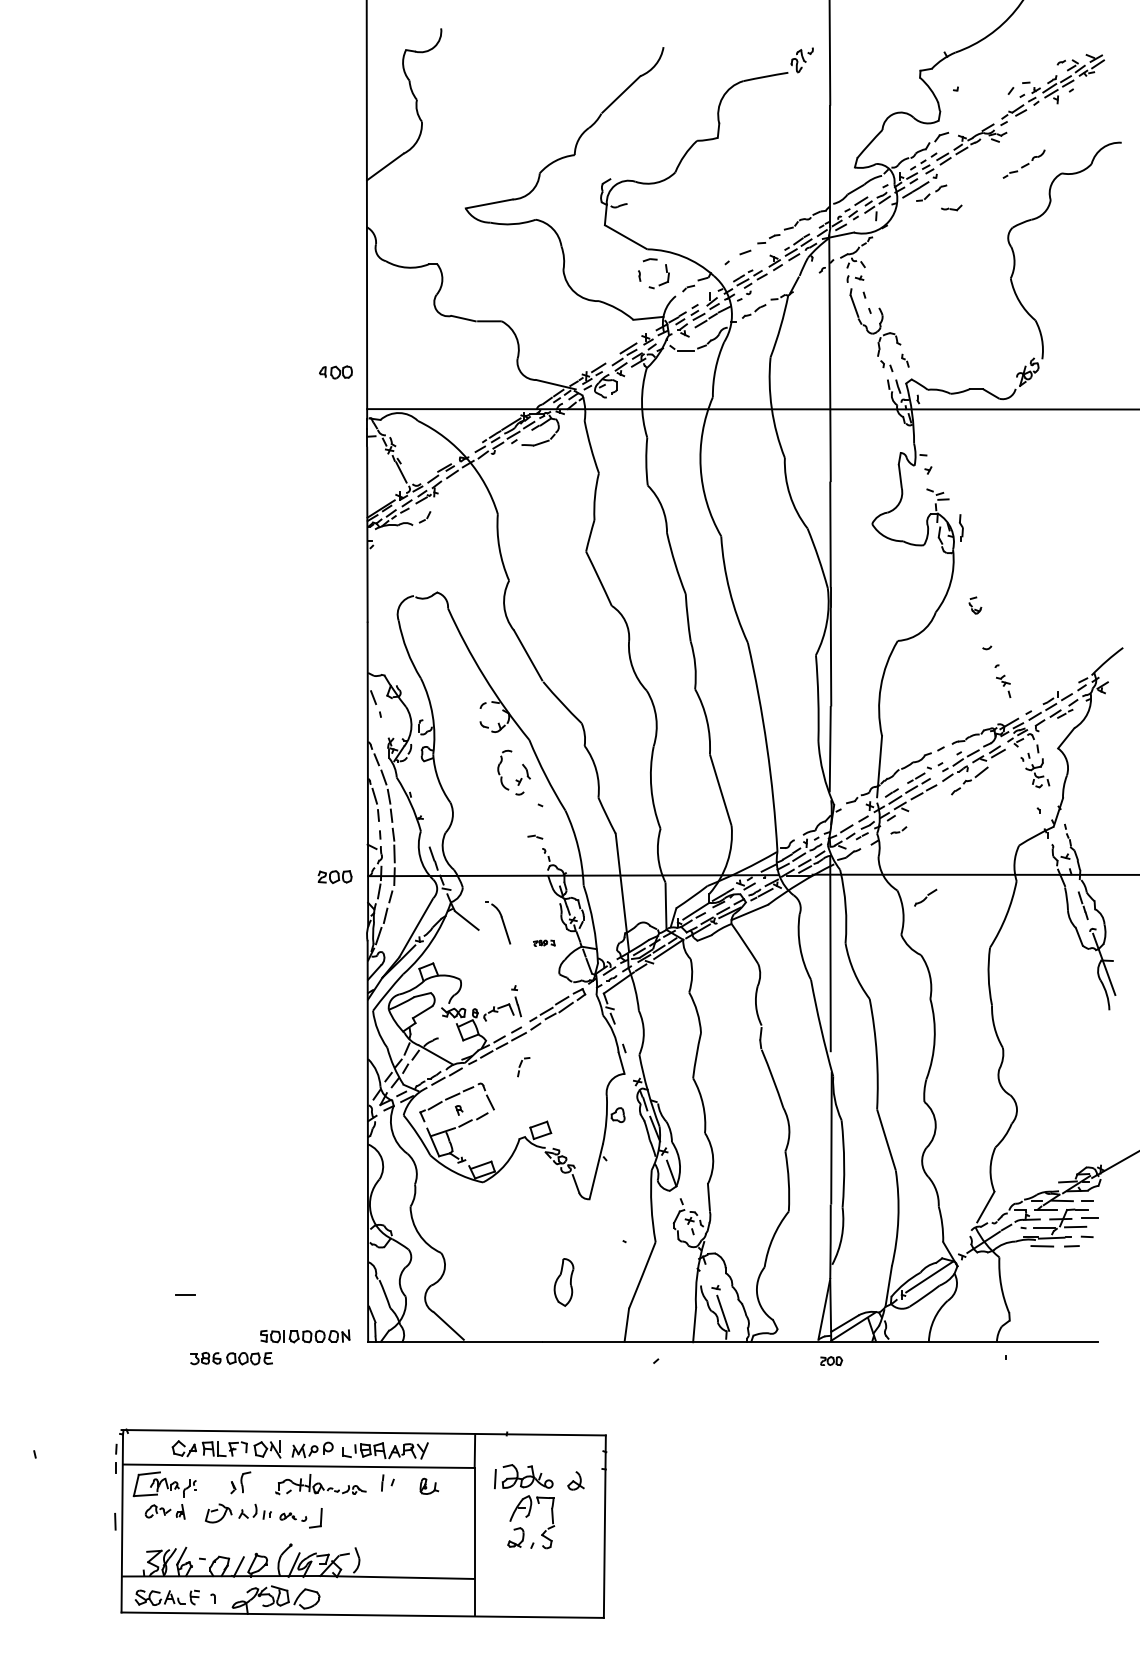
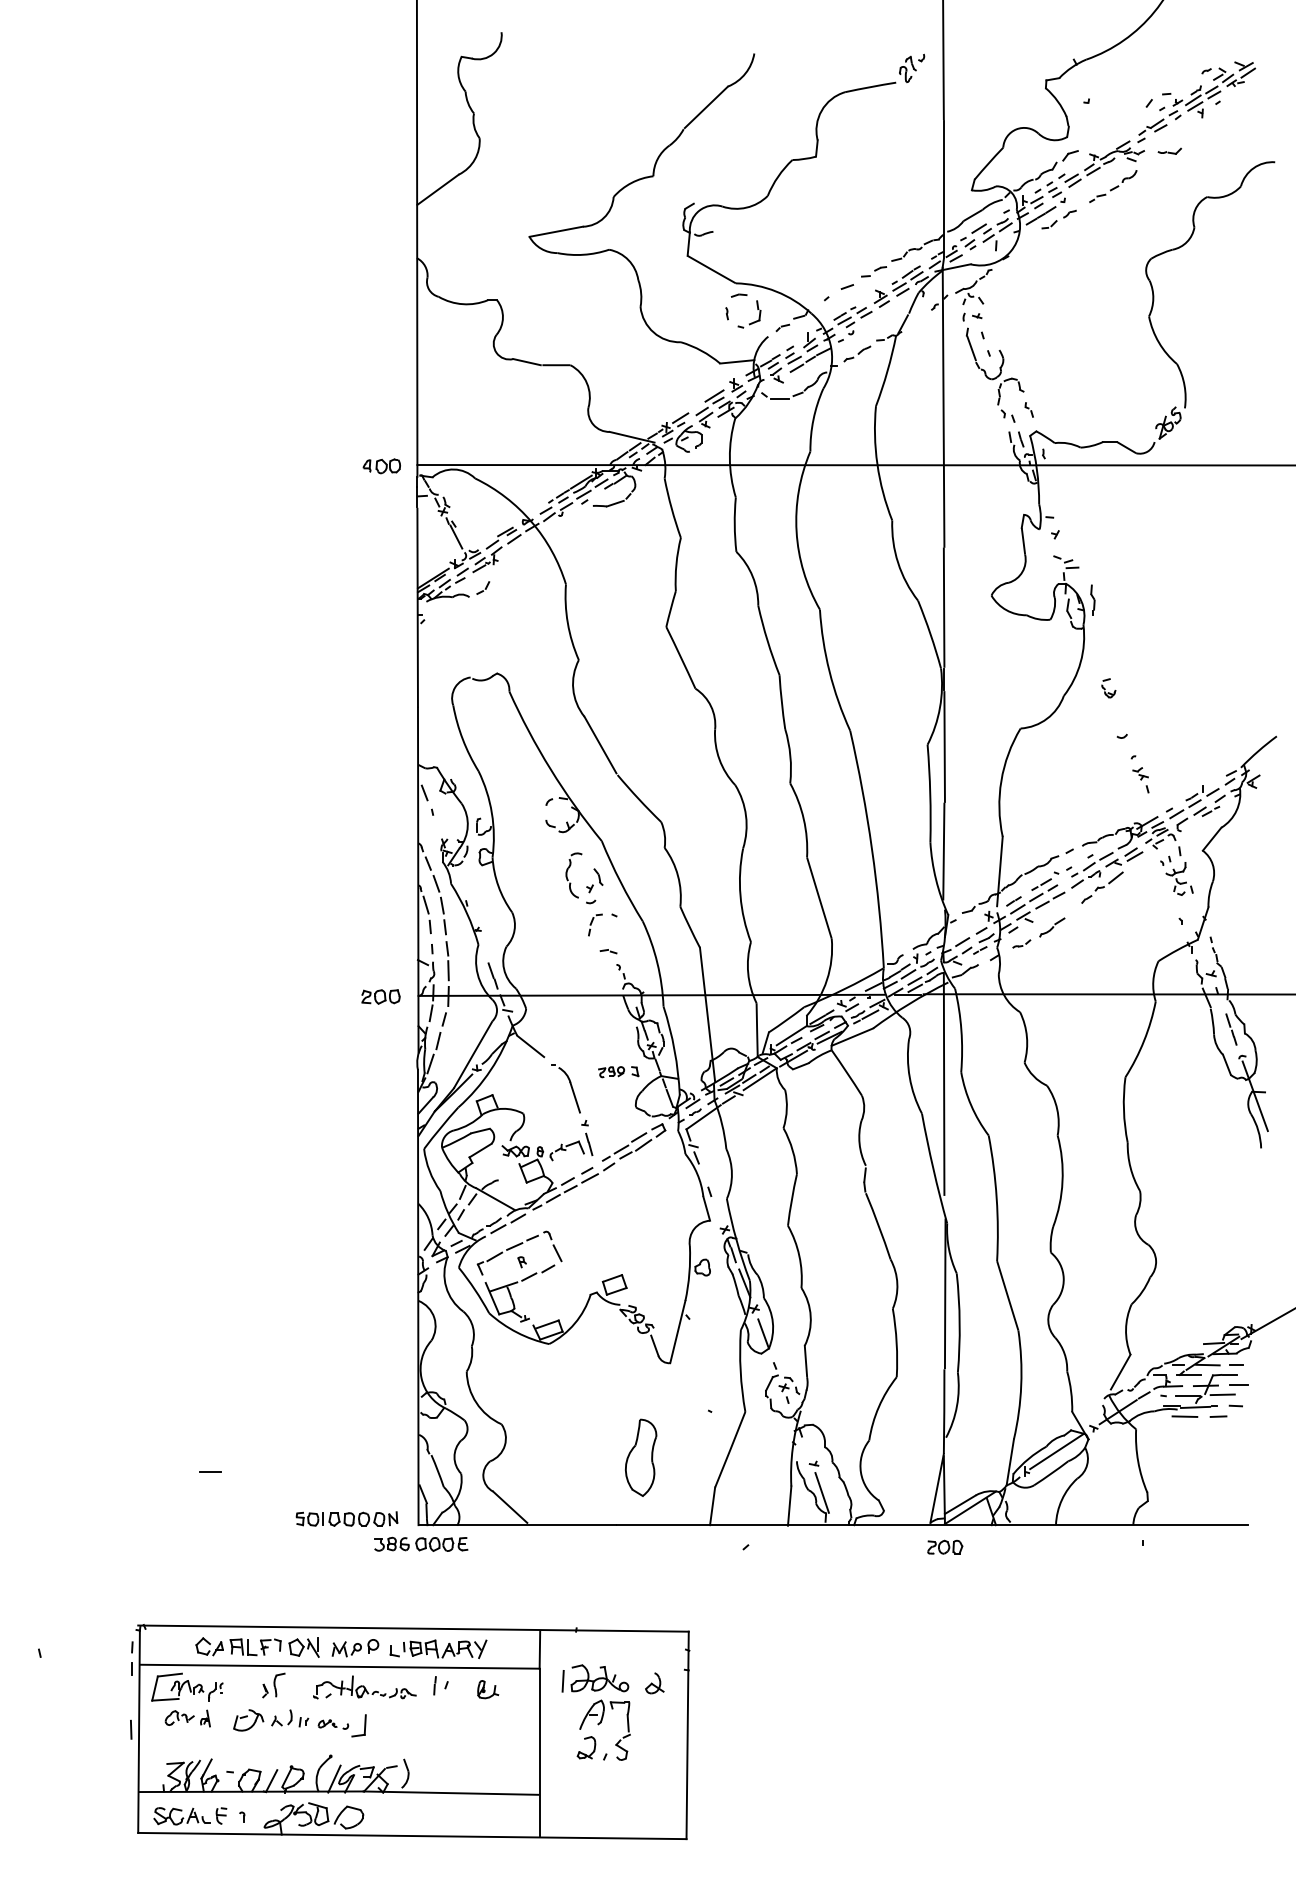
part: (1024, 164) -> (1113, 186), moved
part: (951, 207) -> (1169, 150), moved
part: (335, 372) -> (381, 466), moved
part: (925, 897) -> (1052, 927), moved
part: (497, 922) -> (565, 1088), moved
part: (544, 943) -> (618, 1072), size x1.67
part: (523, 1066) -> (595, 924), moved
part: (564, 1282) -> (641, 1457), size x1.43
part: (231, 1357) -> (421, 1543), moved
part: (831, 1360) -> (945, 1546), size x1.43

